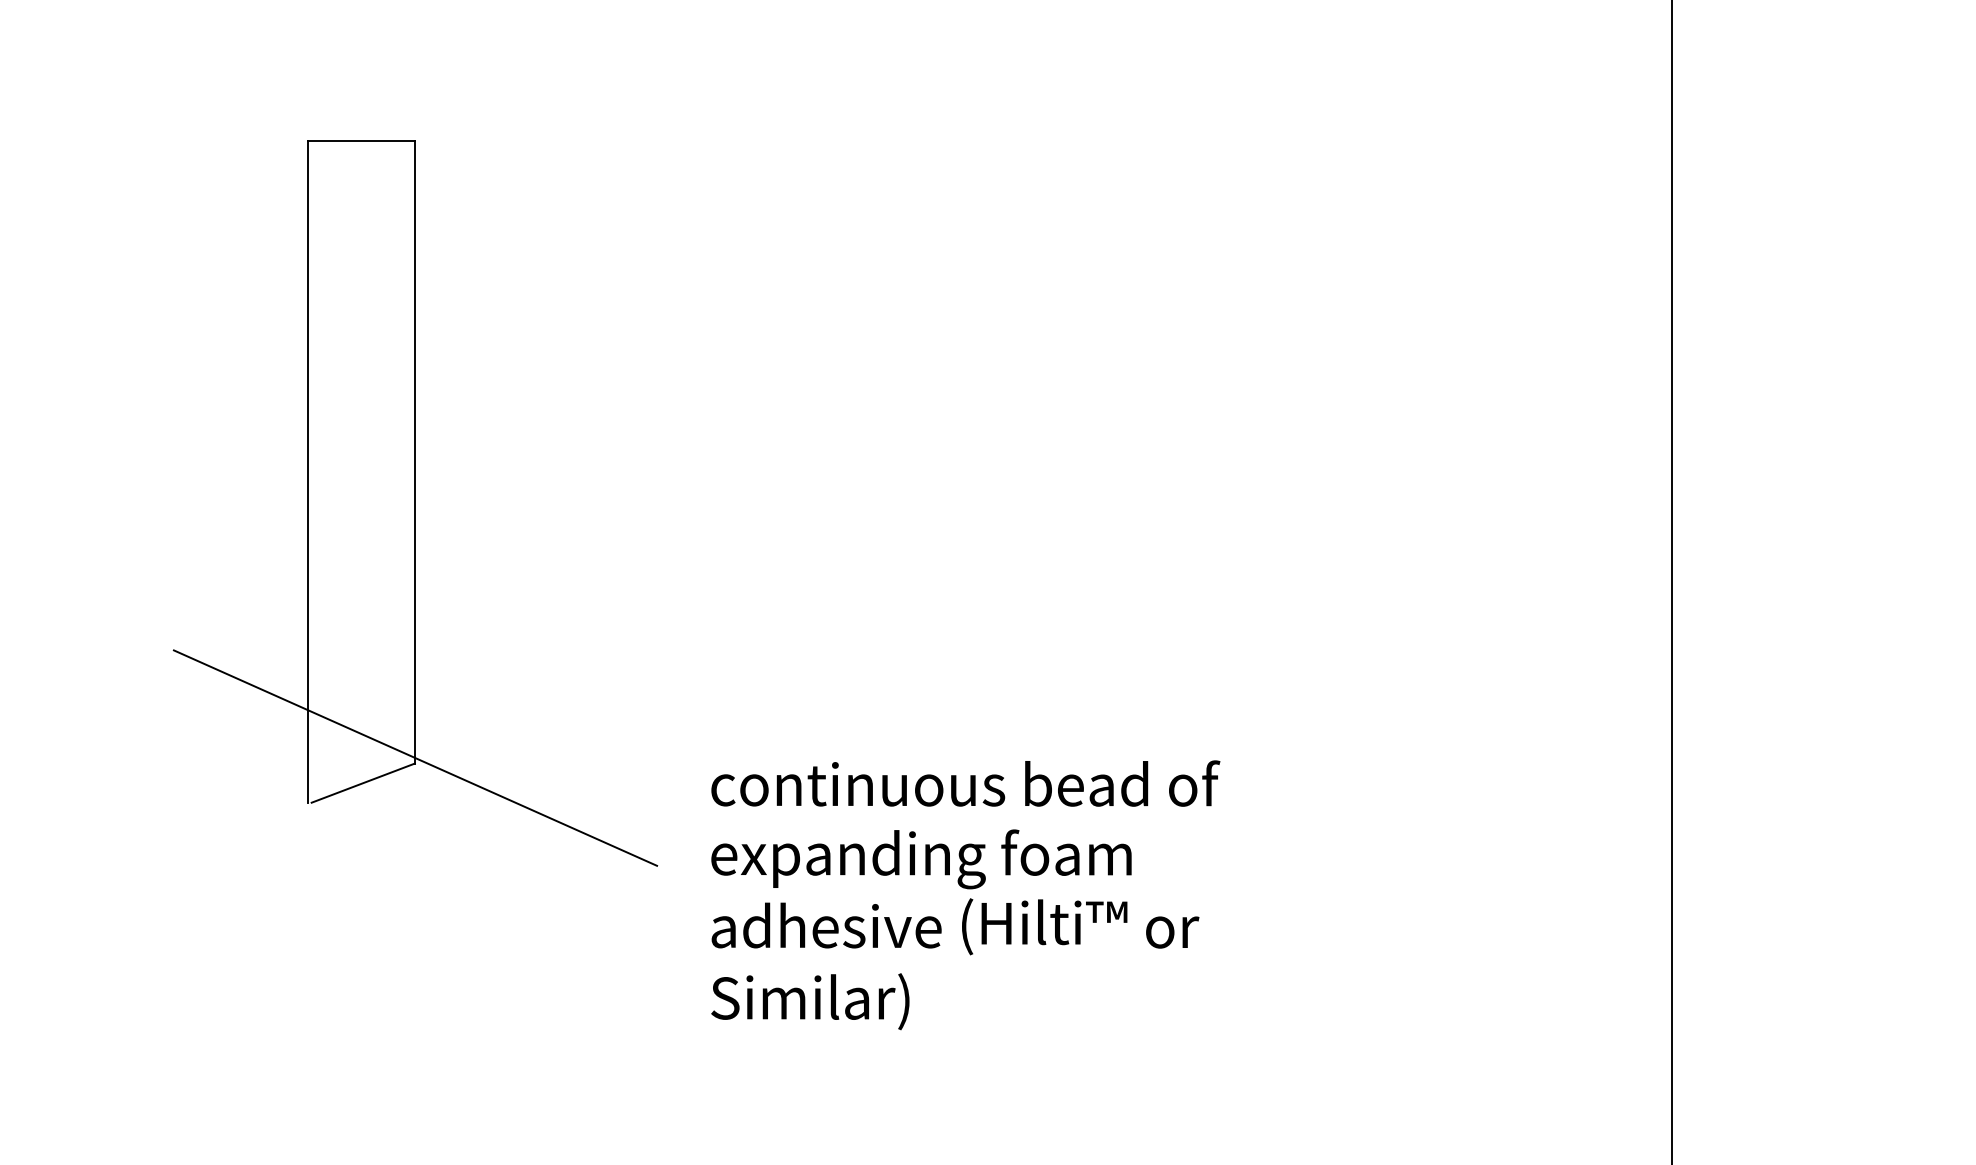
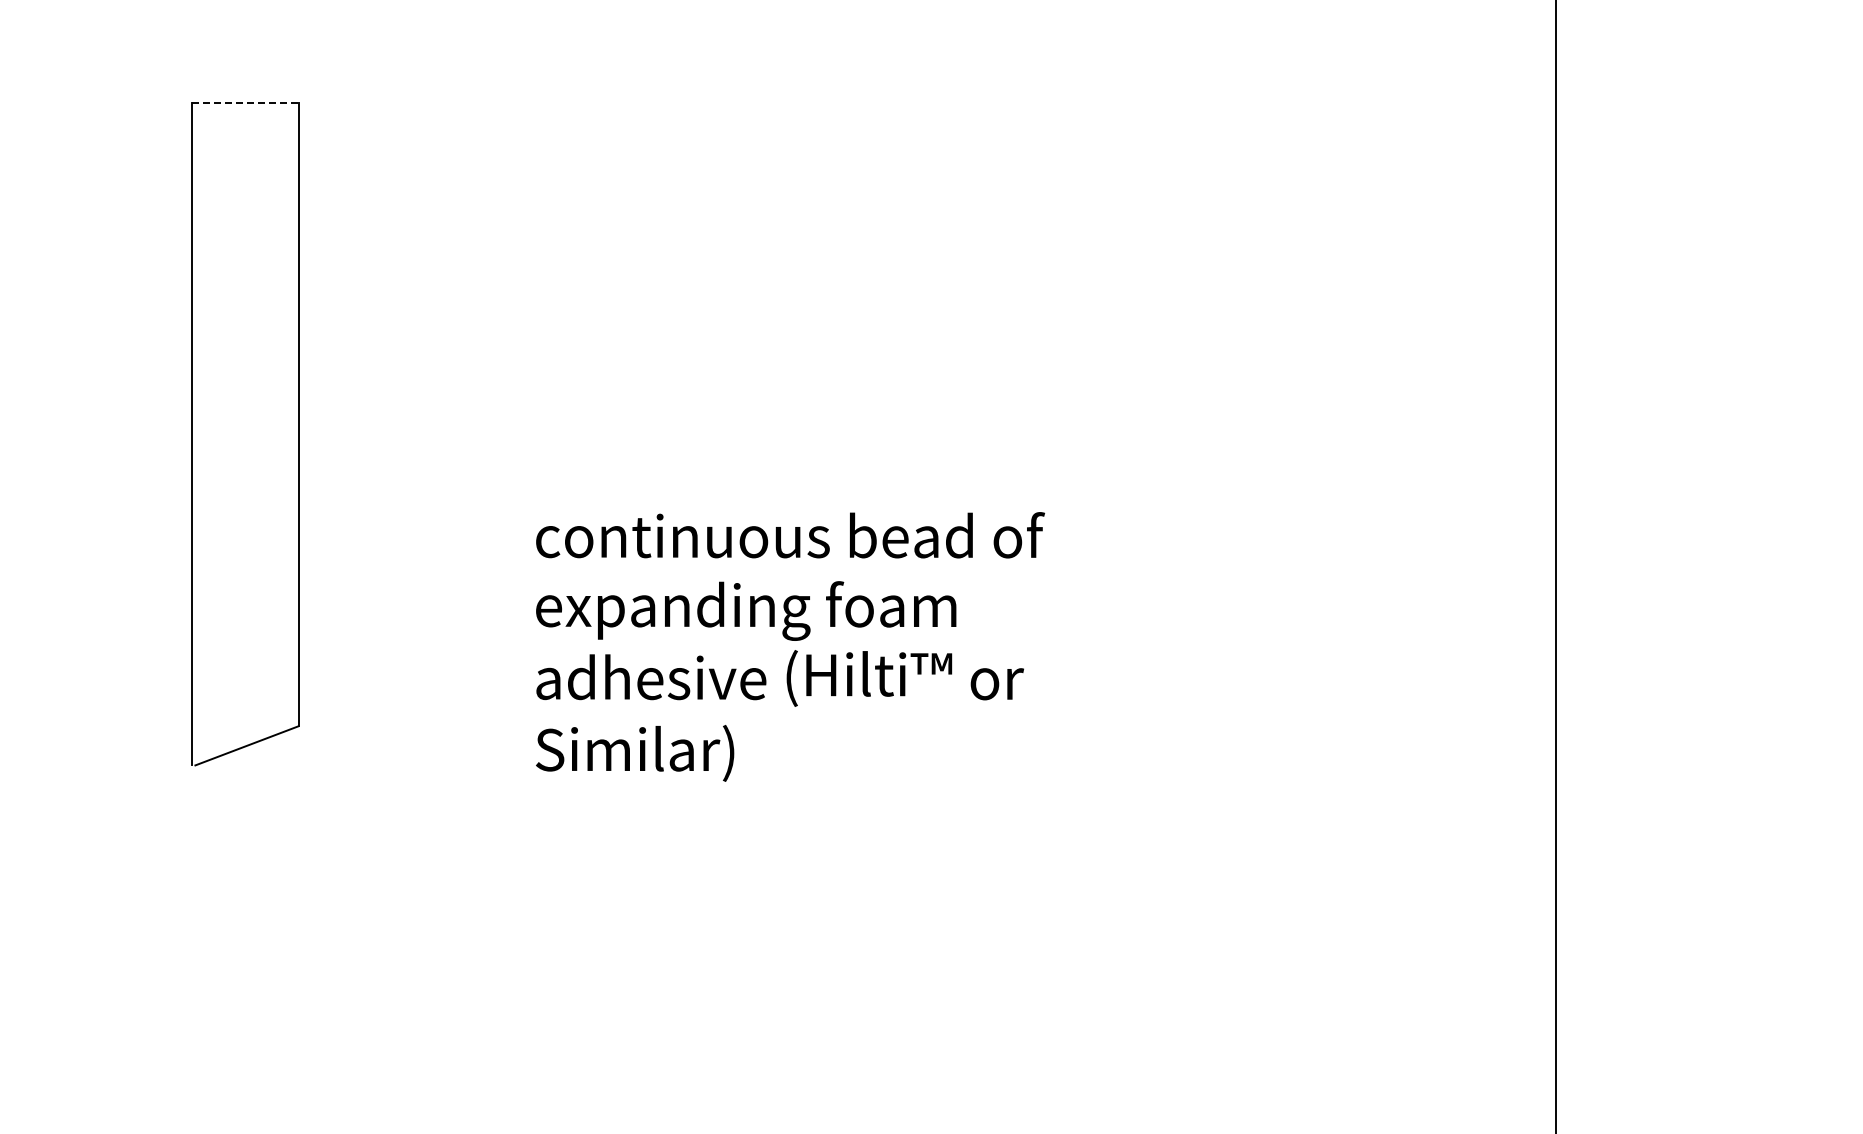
line: (362, 140) -> (246, 103), solid -> dashed
line: (415, 757) -> (299, 720), removed
text: (965, 895) -> (790, 647), moved

